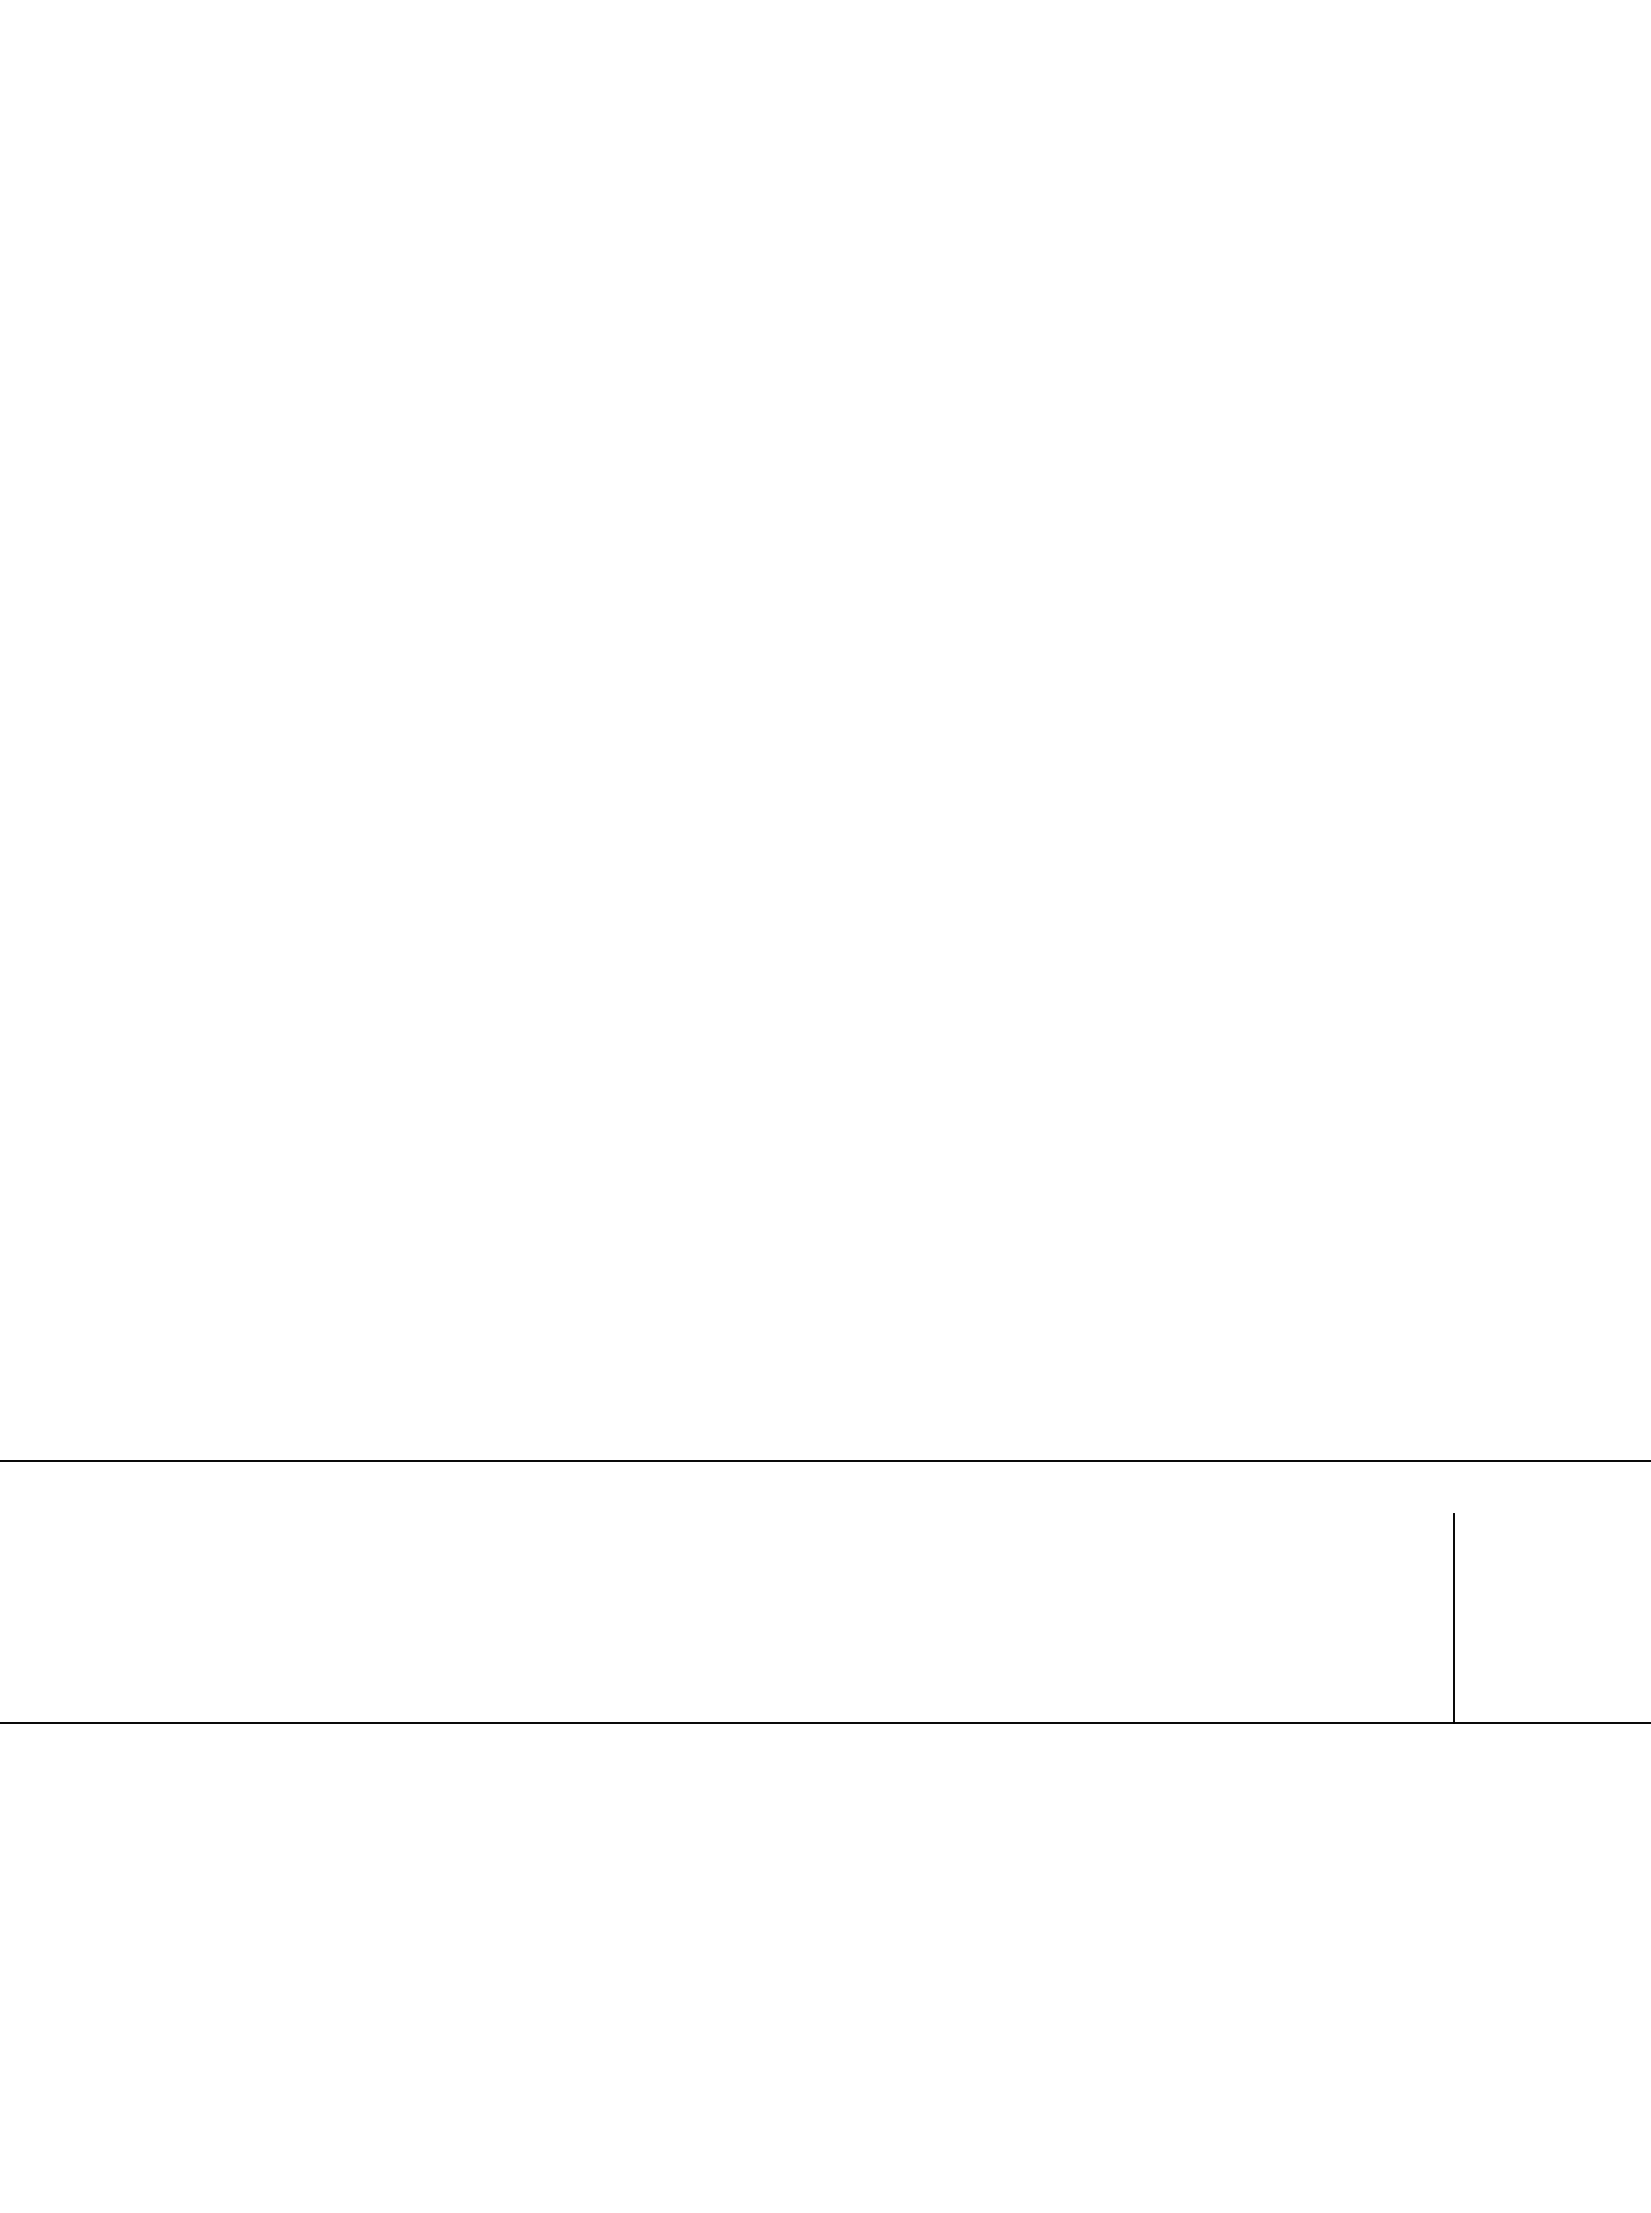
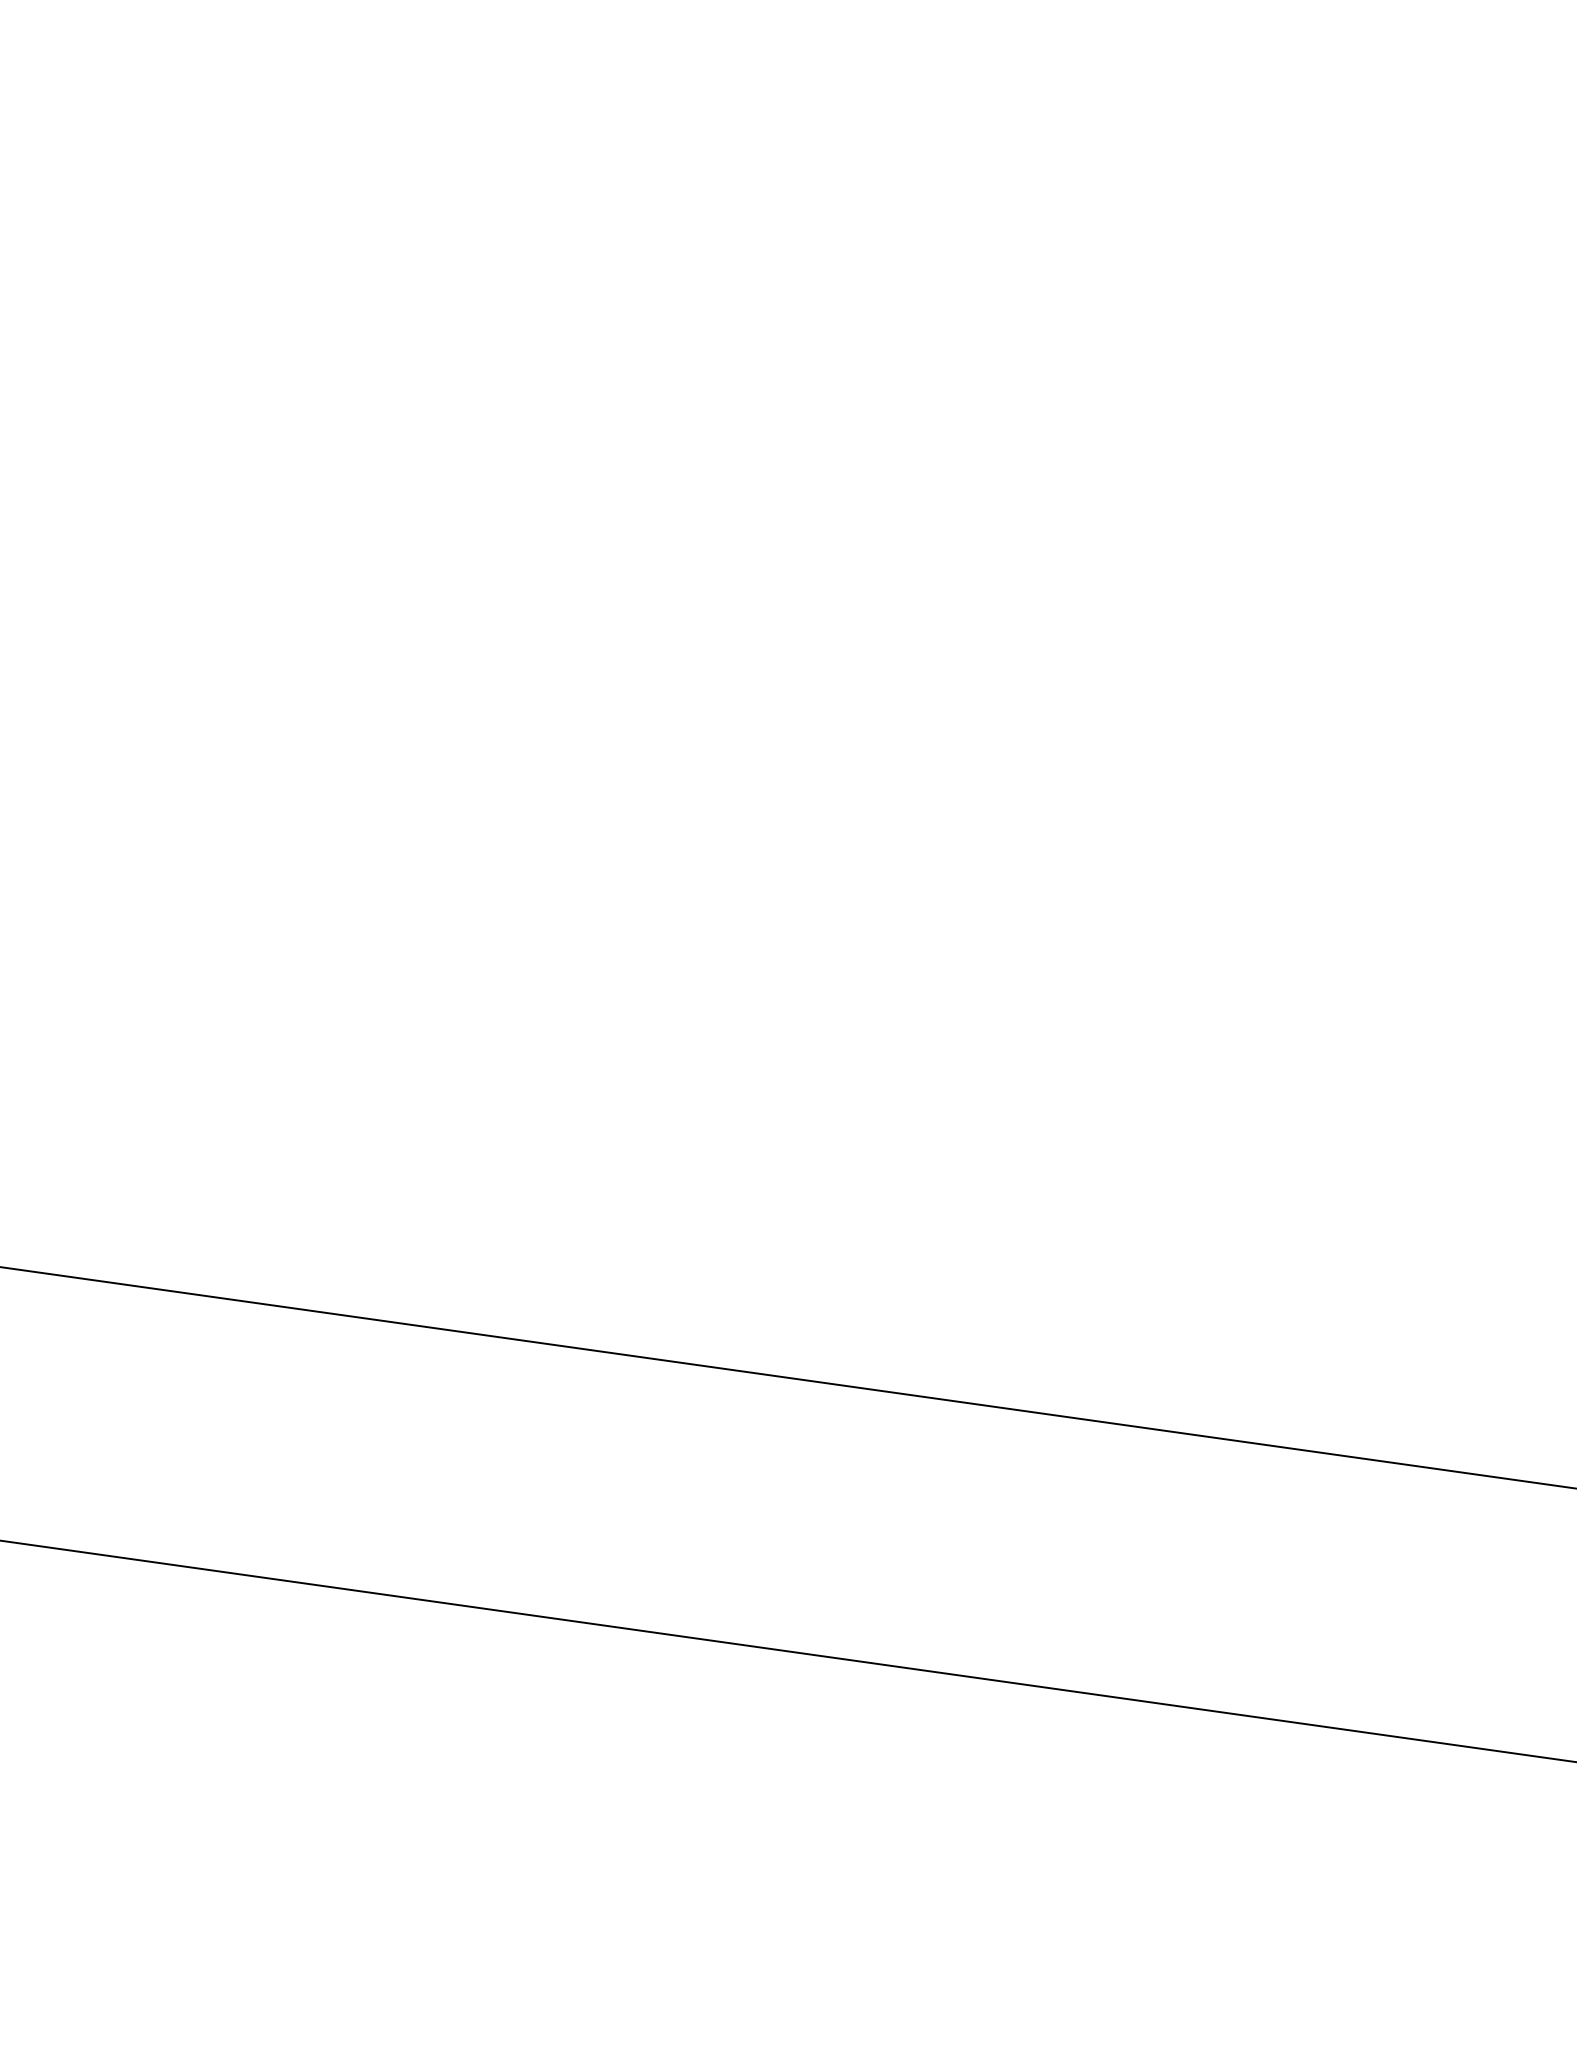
line: (1453, 1618) -> (1164, 1594), removed

